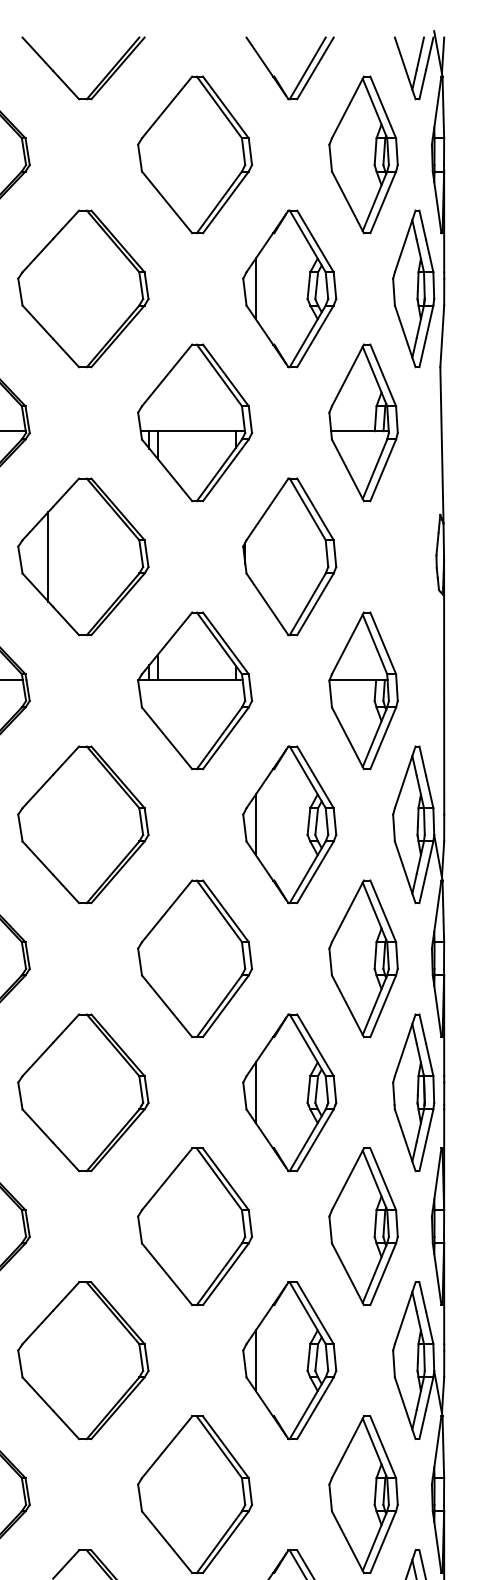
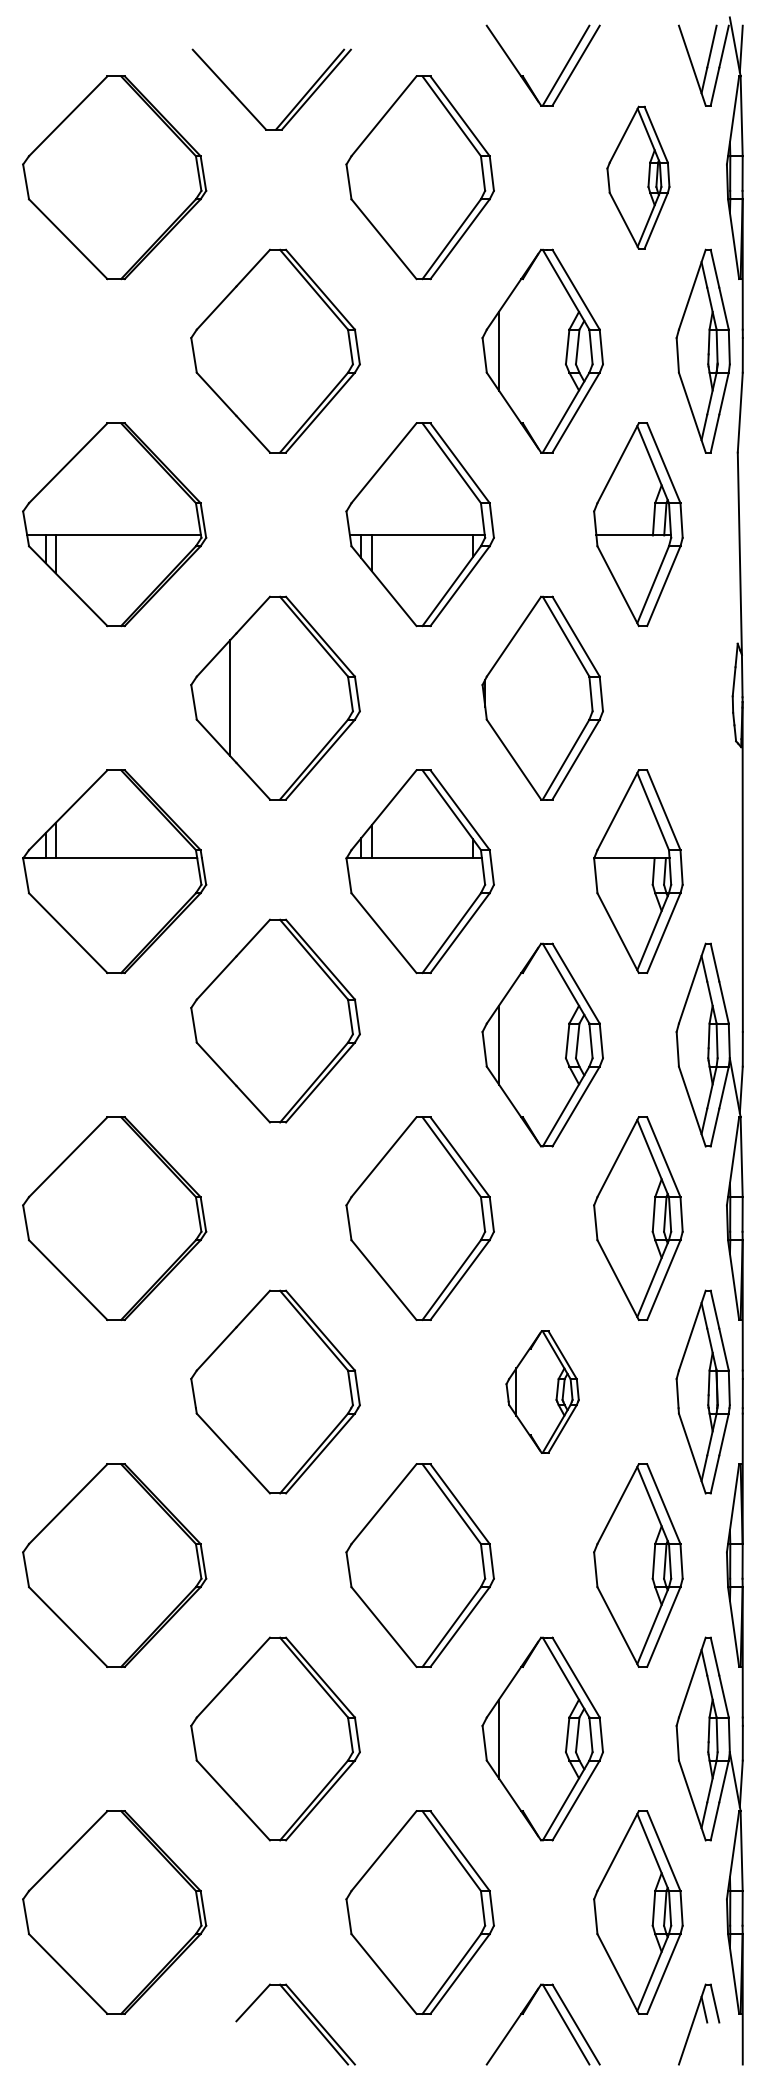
part: (98, 83) -> (291, 109), moved
part: (363, 154) -> (638, 177), size x0.7
part: (83, 824) -> (275, 1020), moved
part: (289, 1092) -> (542, 1391), size x0.6

